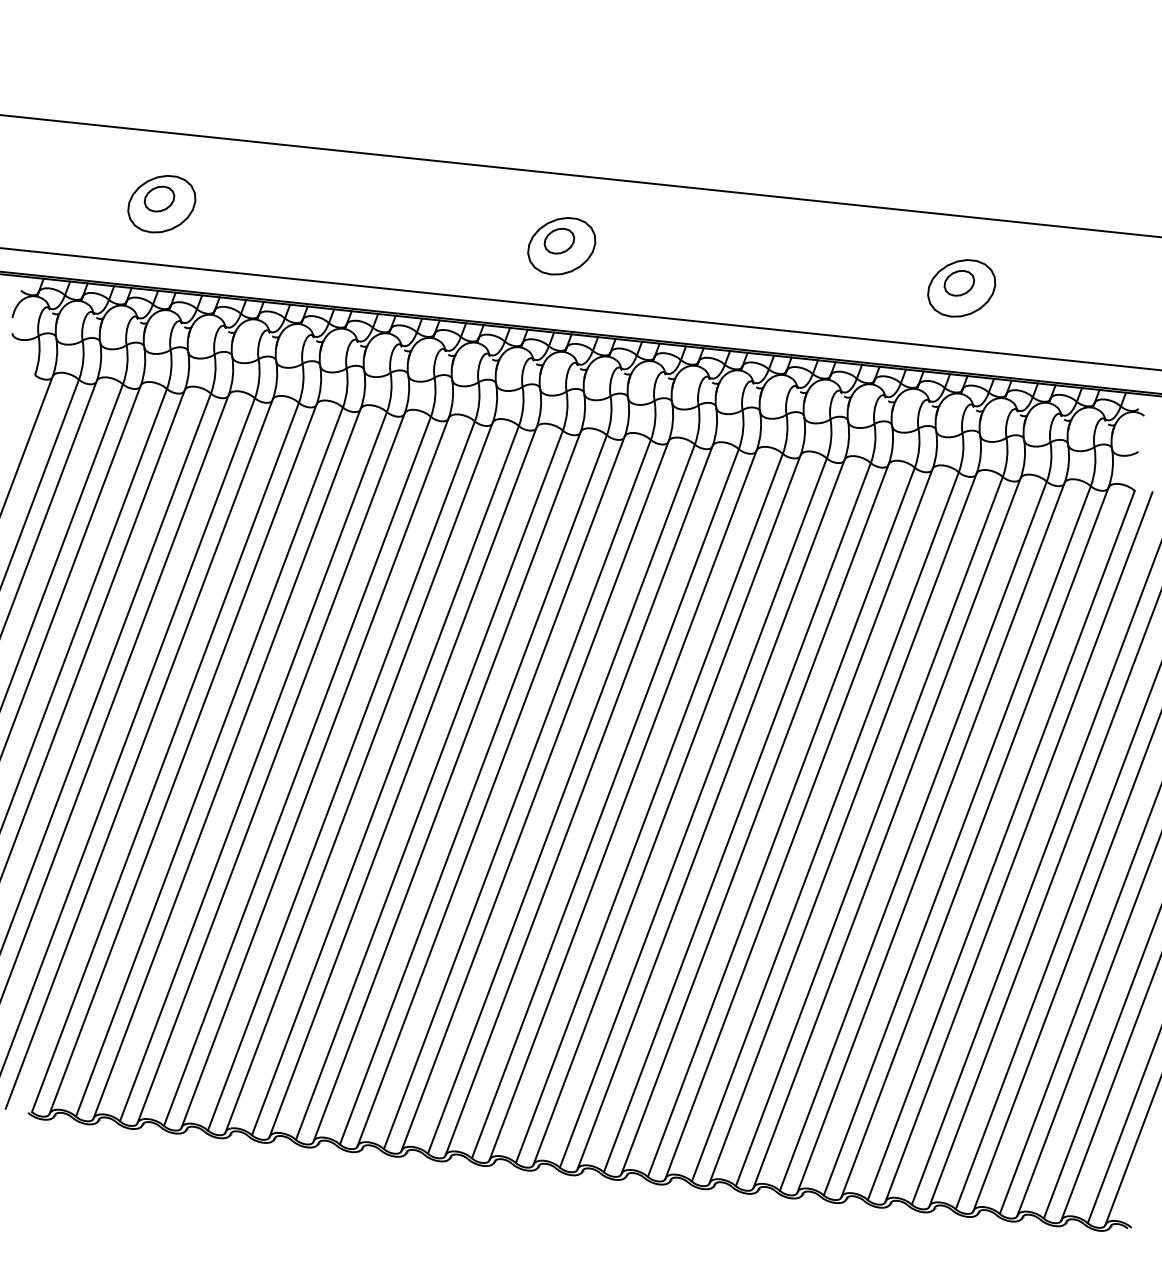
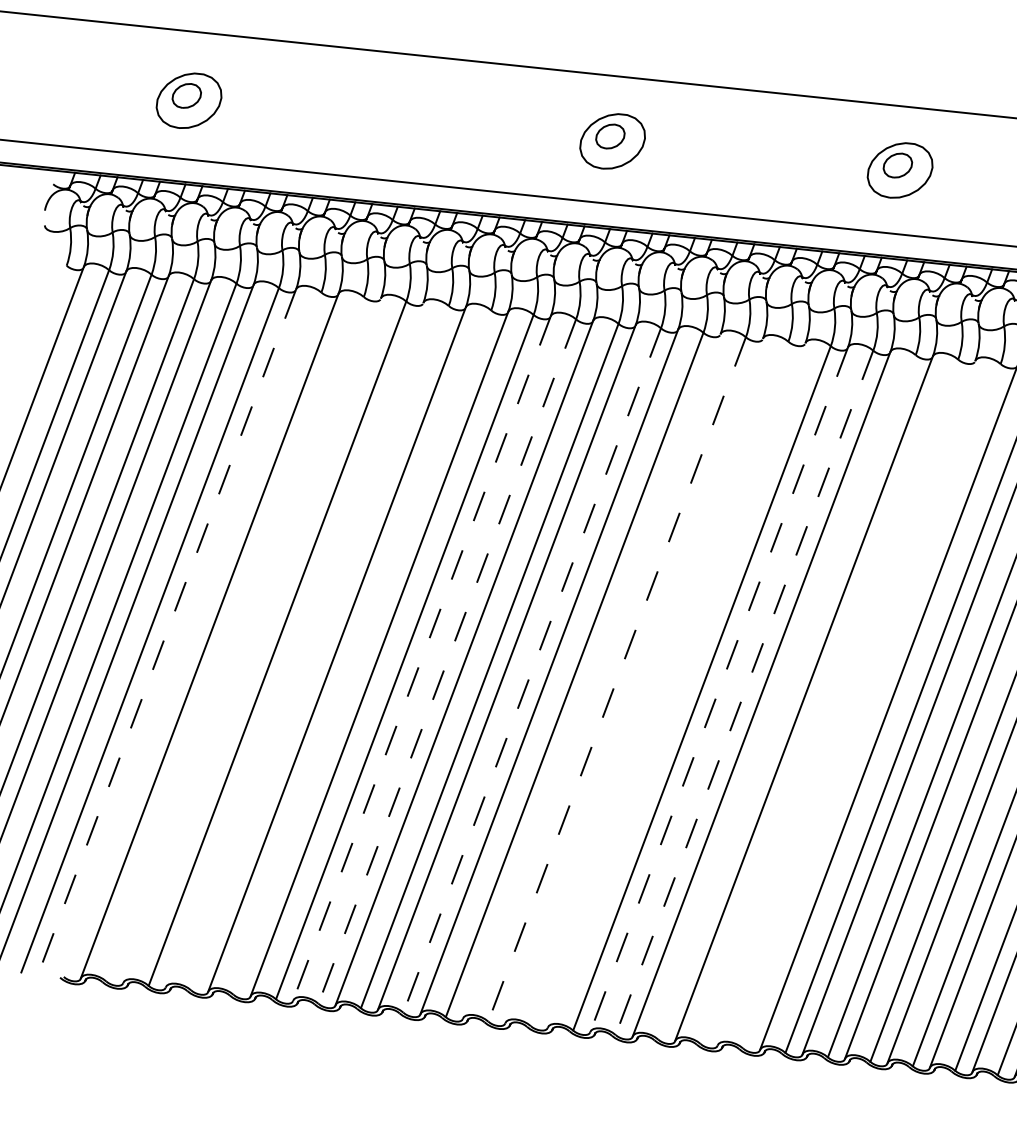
part: (561, 246) -> (612, 141), moved
part: (961, 288) -> (899, 170), moved
line: (139, 754) -> (167, 631), solid -> dashed
line: (165, 757) -> (192, 634), removed
line: (209, 761) -> (235, 638), removed
line: (226, 763) -> (251, 640), removed
line: (270, 767) -> (293, 644), removed
line: (296, 770) -> (319, 647), removed
line: (340, 775) -> (361, 652), removed
line: (403, 781) -> (422, 657), solid -> dashed
line: (429, 785) -> (447, 661), solid -> dashed
line: (517, 794) -> (532, 670), solid -> dashed
line: (578, 800) -> (591, 676), removed
line: (605, 803) -> (617, 679), solid -> dashed
line: (622, 804) -> (633, 680), removed
line: (648, 807) -> (658, 683), removed
line: (666, 809) -> (676, 684), removed
line: (711, 814) -> (719, 689), solid -> dashed
line: (737, 817) -> (744, 692), solid -> dashed
line: (780, 821) -> (786, 696), removed
line: (824, 826) -> (828, 701), removed
line: (842, 827) -> (845, 702), removed
line: (868, 831) -> (871, 706), removed

